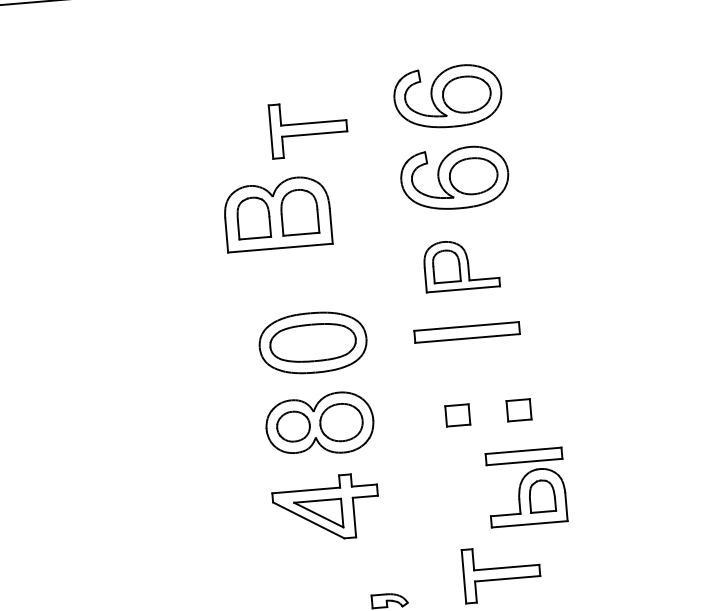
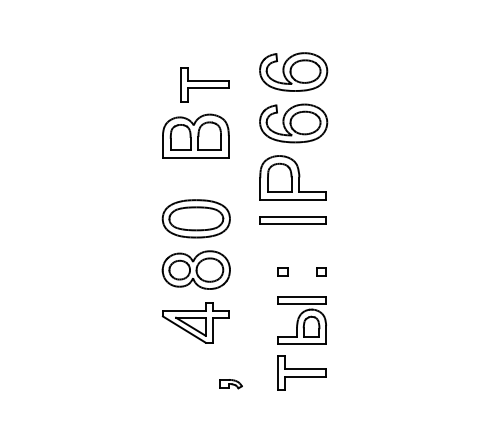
part: (276, 212) -> (195, 135), moved
part: (460, 264) -> (292, 177), size x1.43
part: (518, 409) -> (321, 271), size x0.62
part: (456, 415) -> (282, 271), size x0.62
part: (525, 487) -> (301, 320), moved

